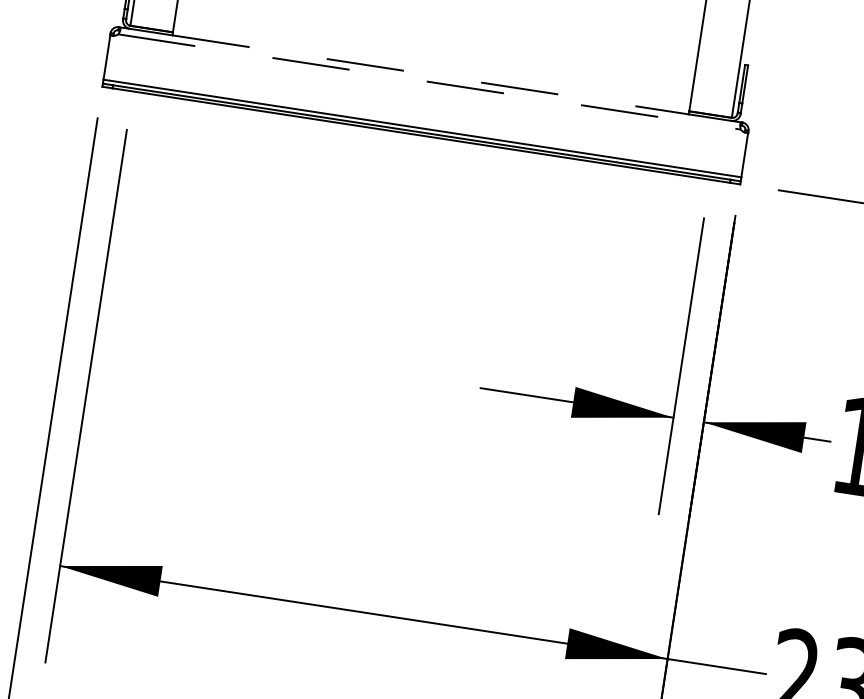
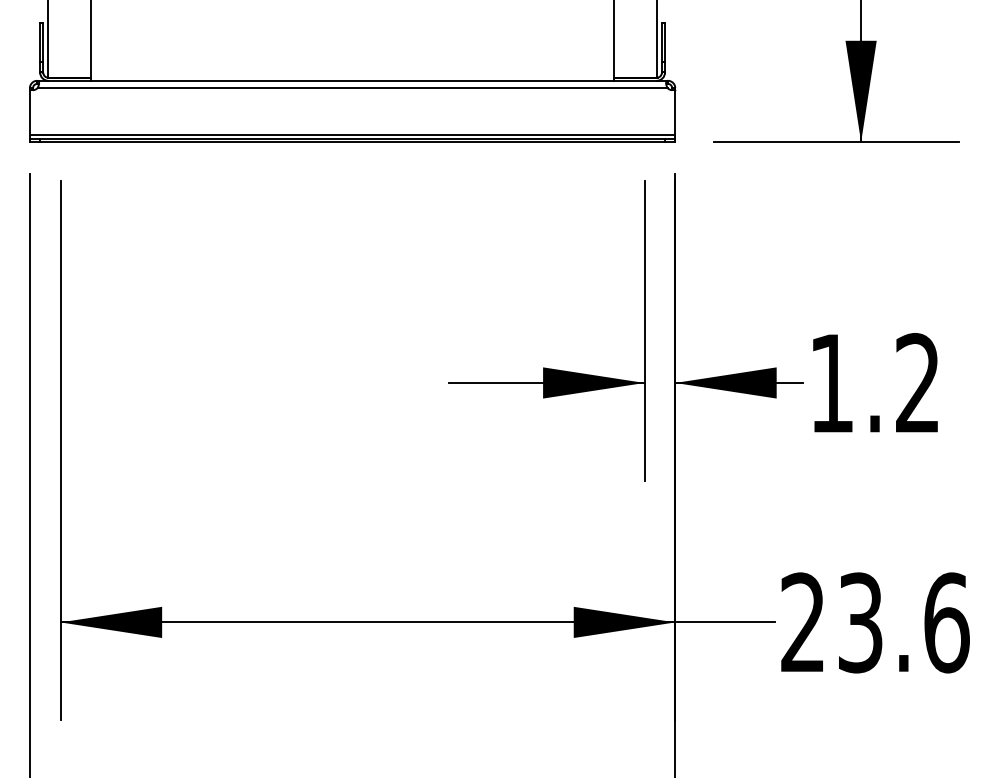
line: (431, 74) -> (353, 80), dashed -> solid
line: (430, 82) -> (353, 88), dashed -> solid

